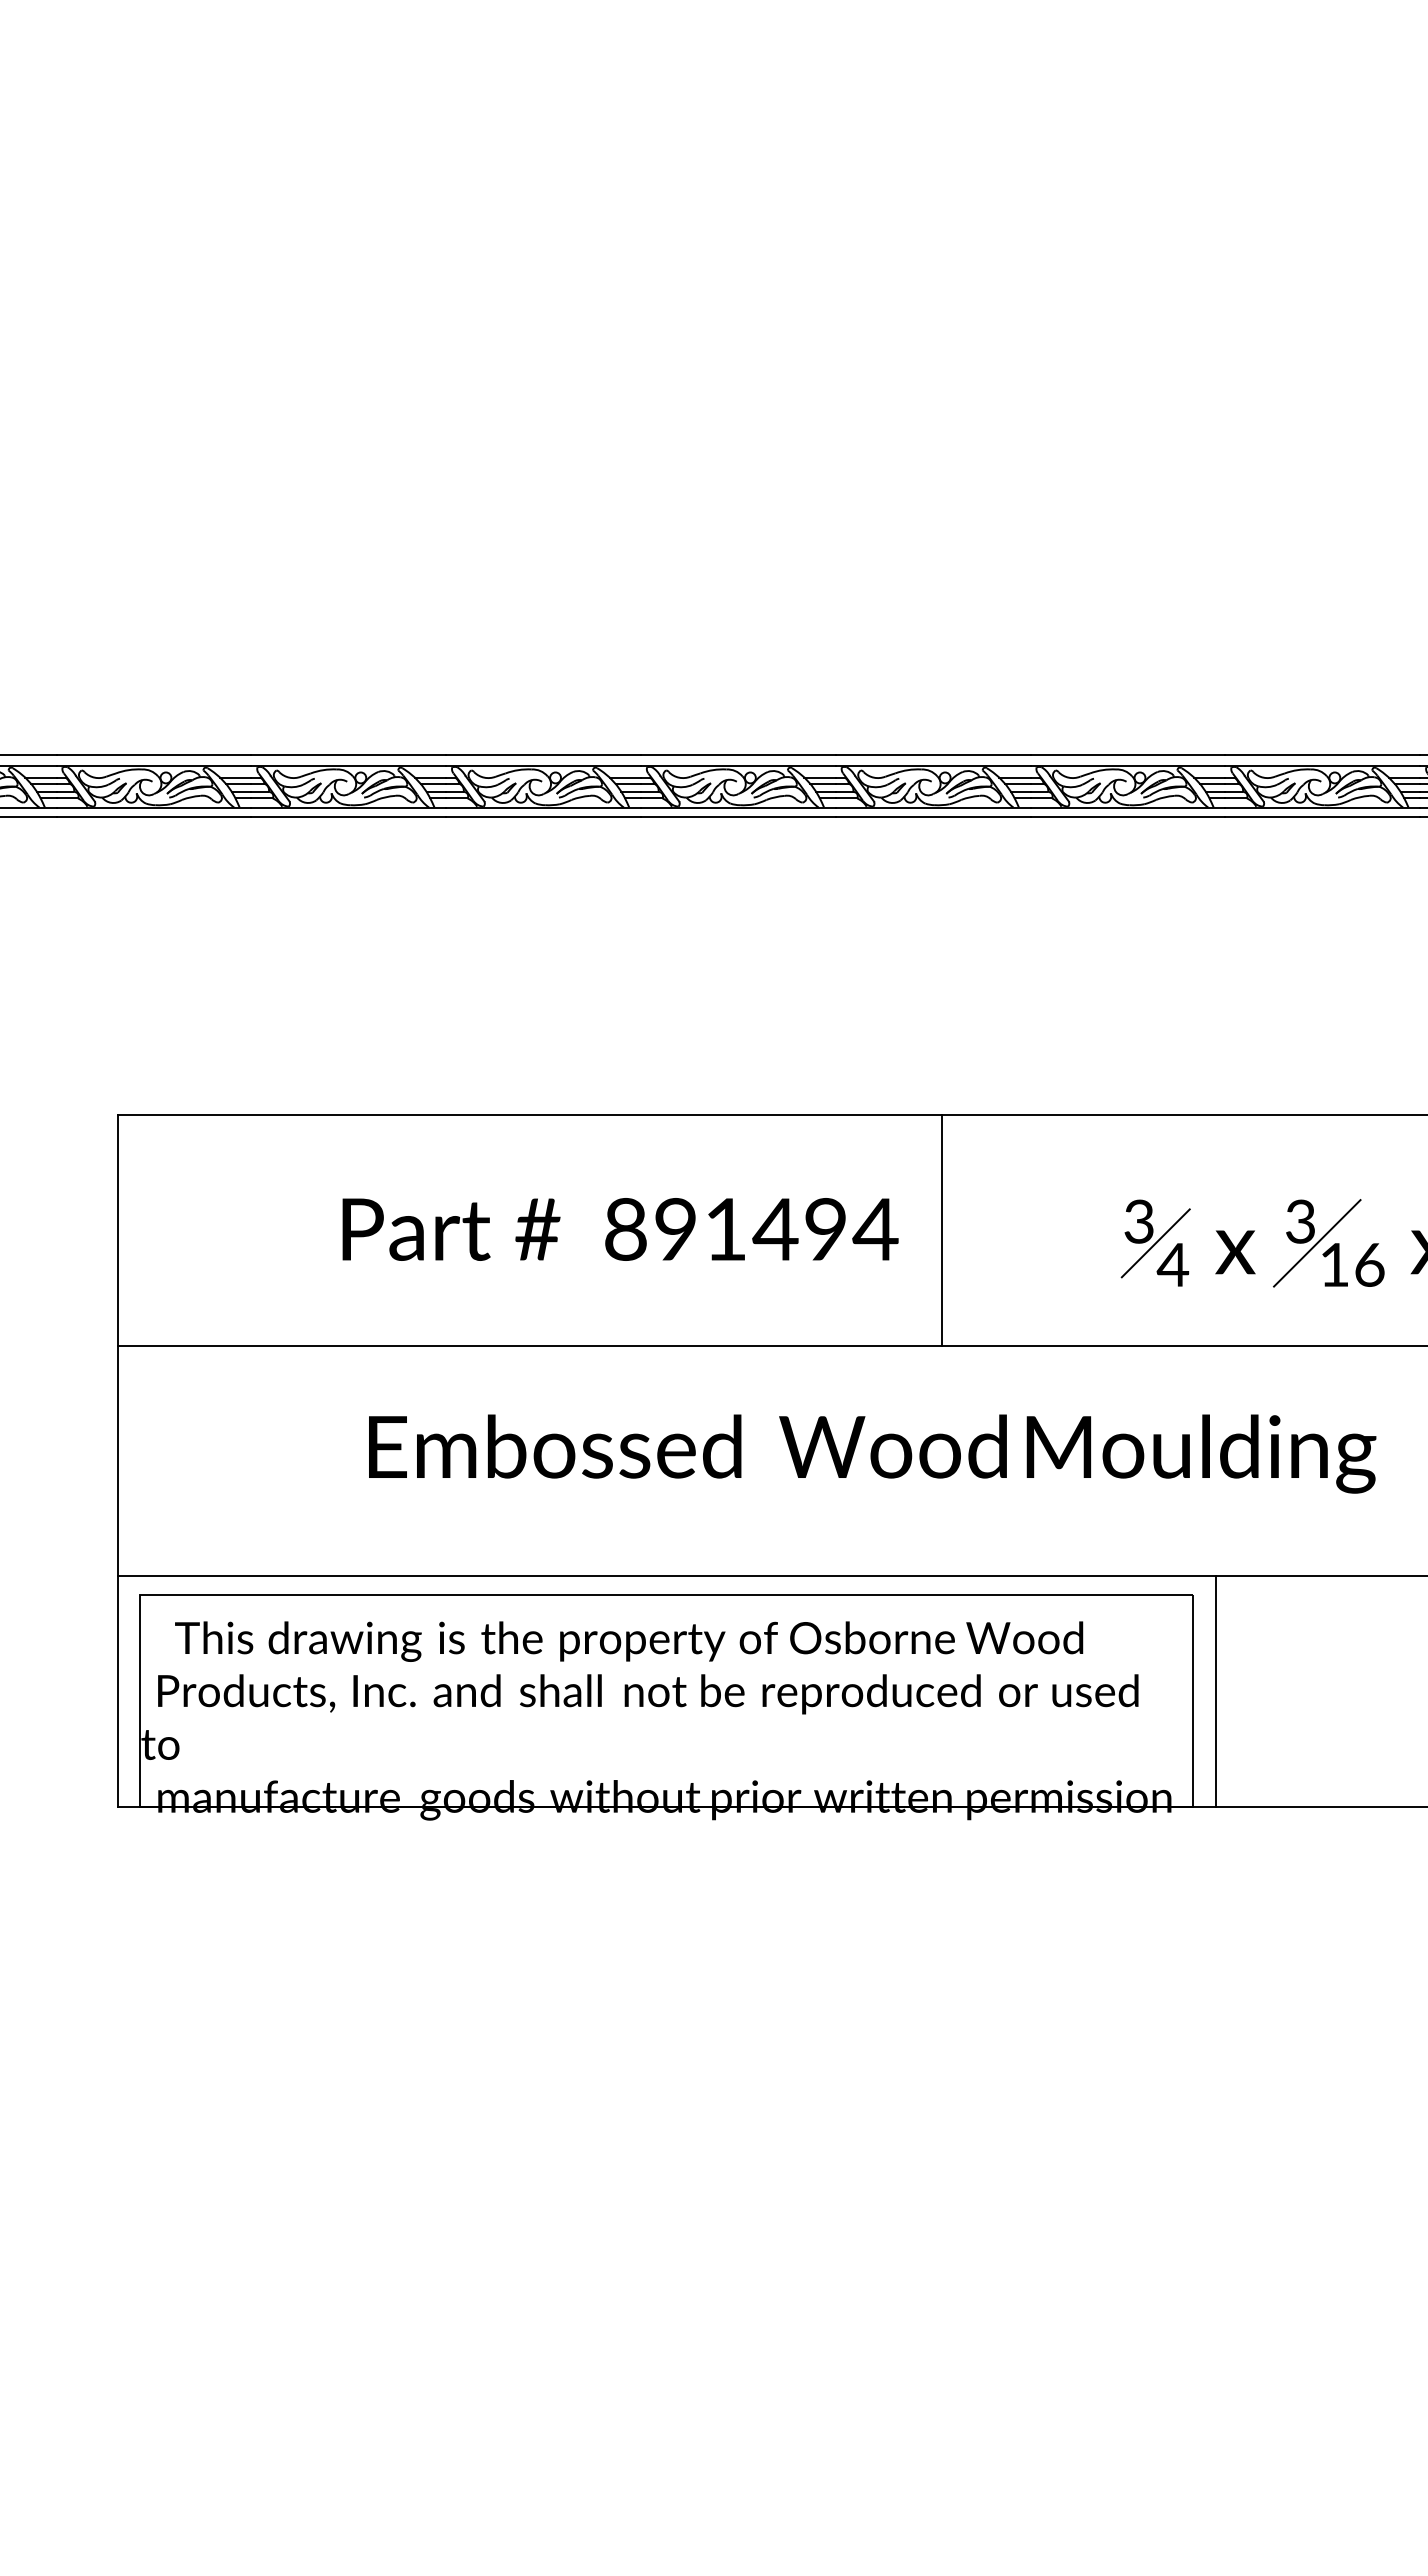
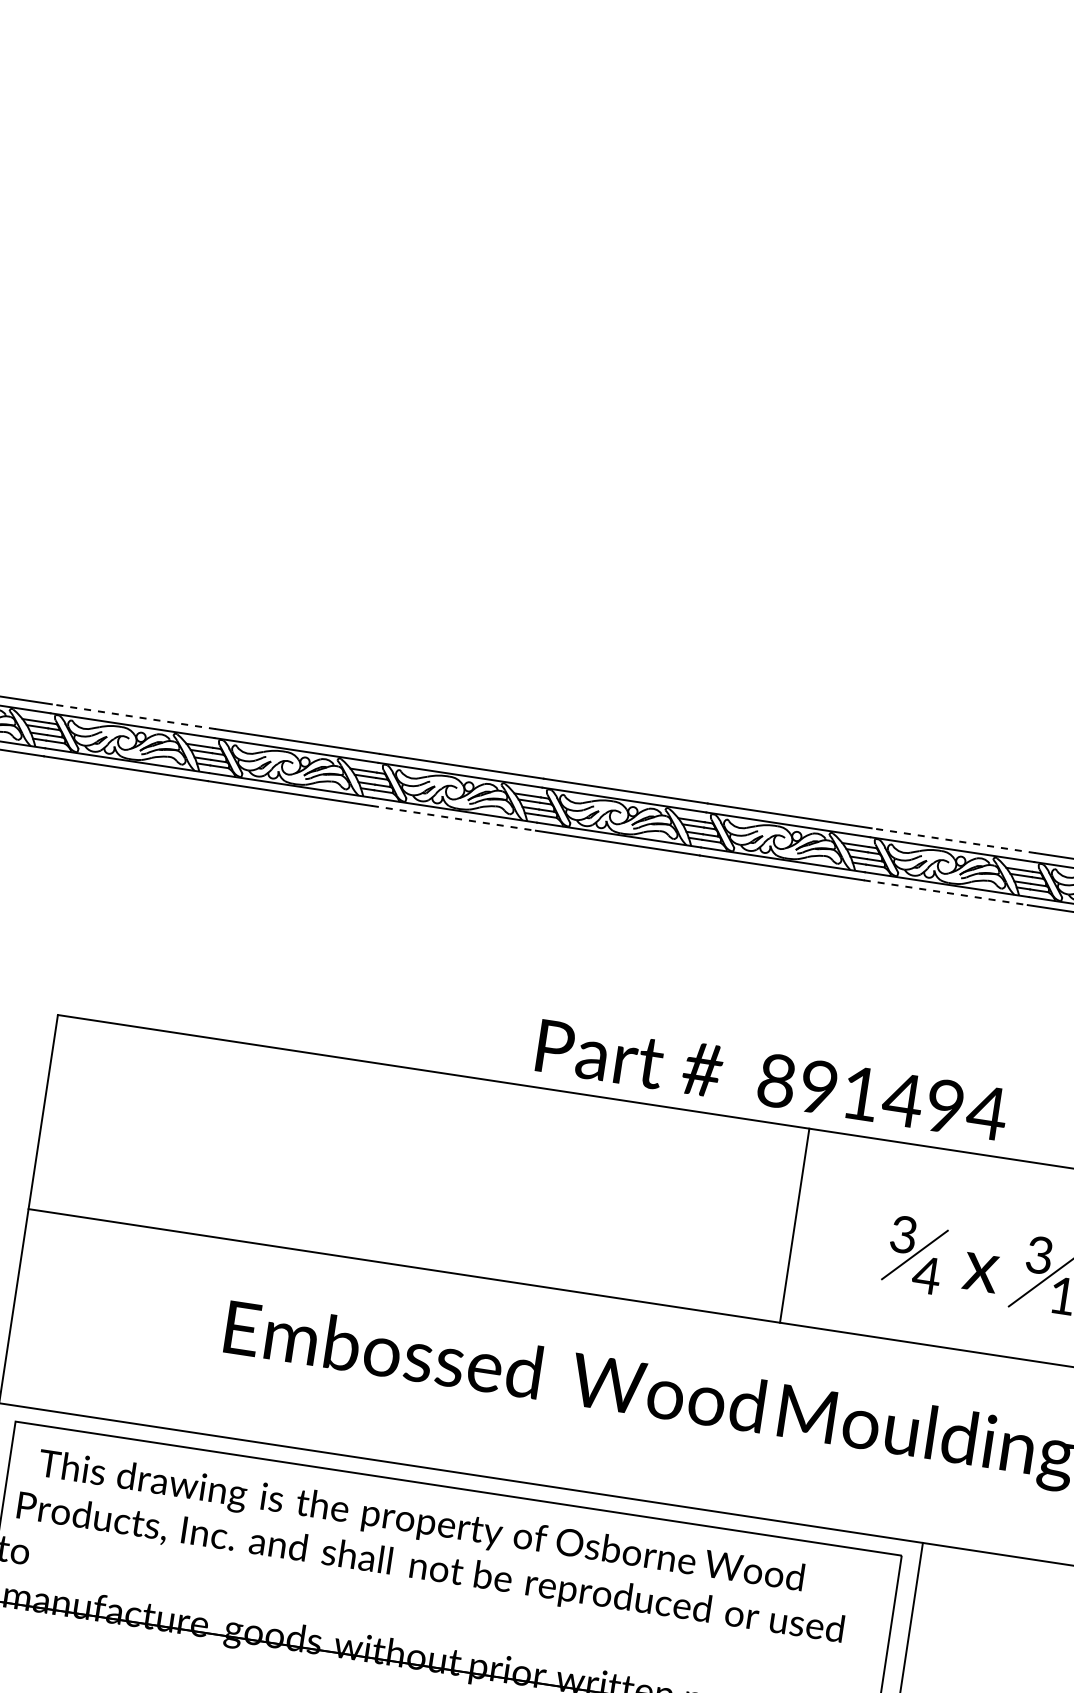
line: (153, 755) -> (133, 716), solid -> dashed
line: (1127, 755) -> (953, 840), solid -> dashed
line: (544, 817) -> (454, 818), solid -> dashed
line: (1128, 817) -> (946, 893), solid -> dashed
text: (620, 1229) -> (772, 1080), moved
line: (942, 1230) -> (795, 1225), moved

